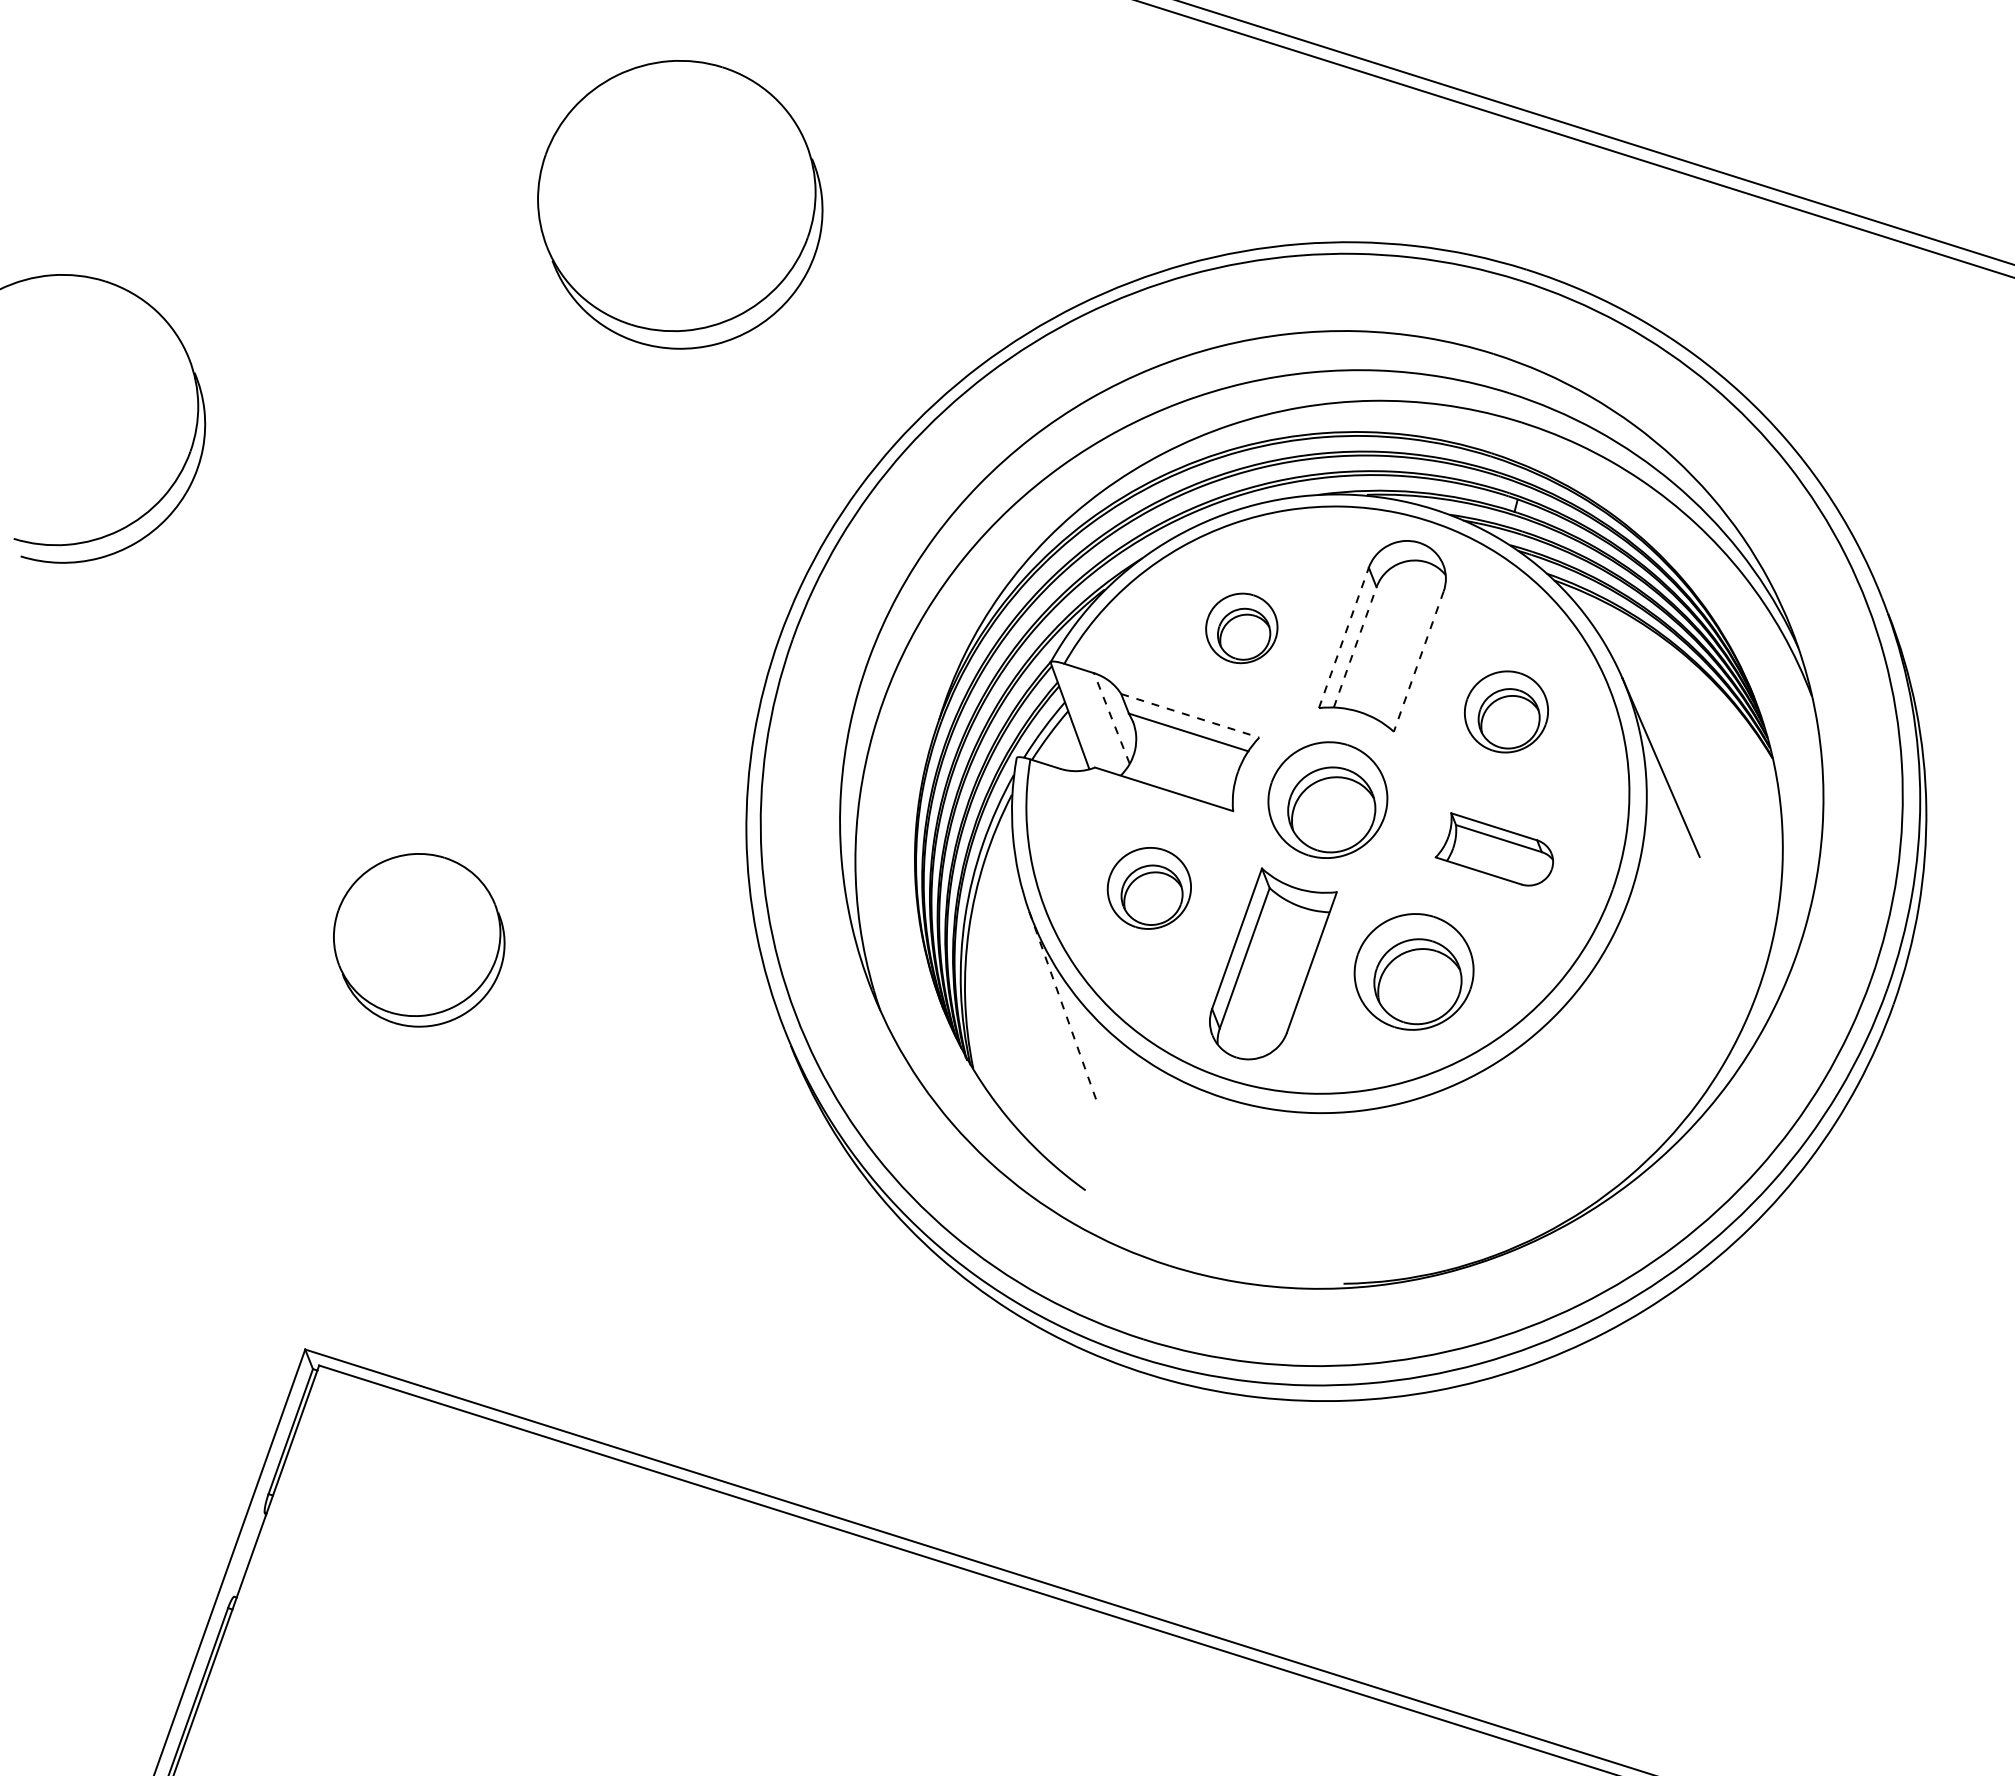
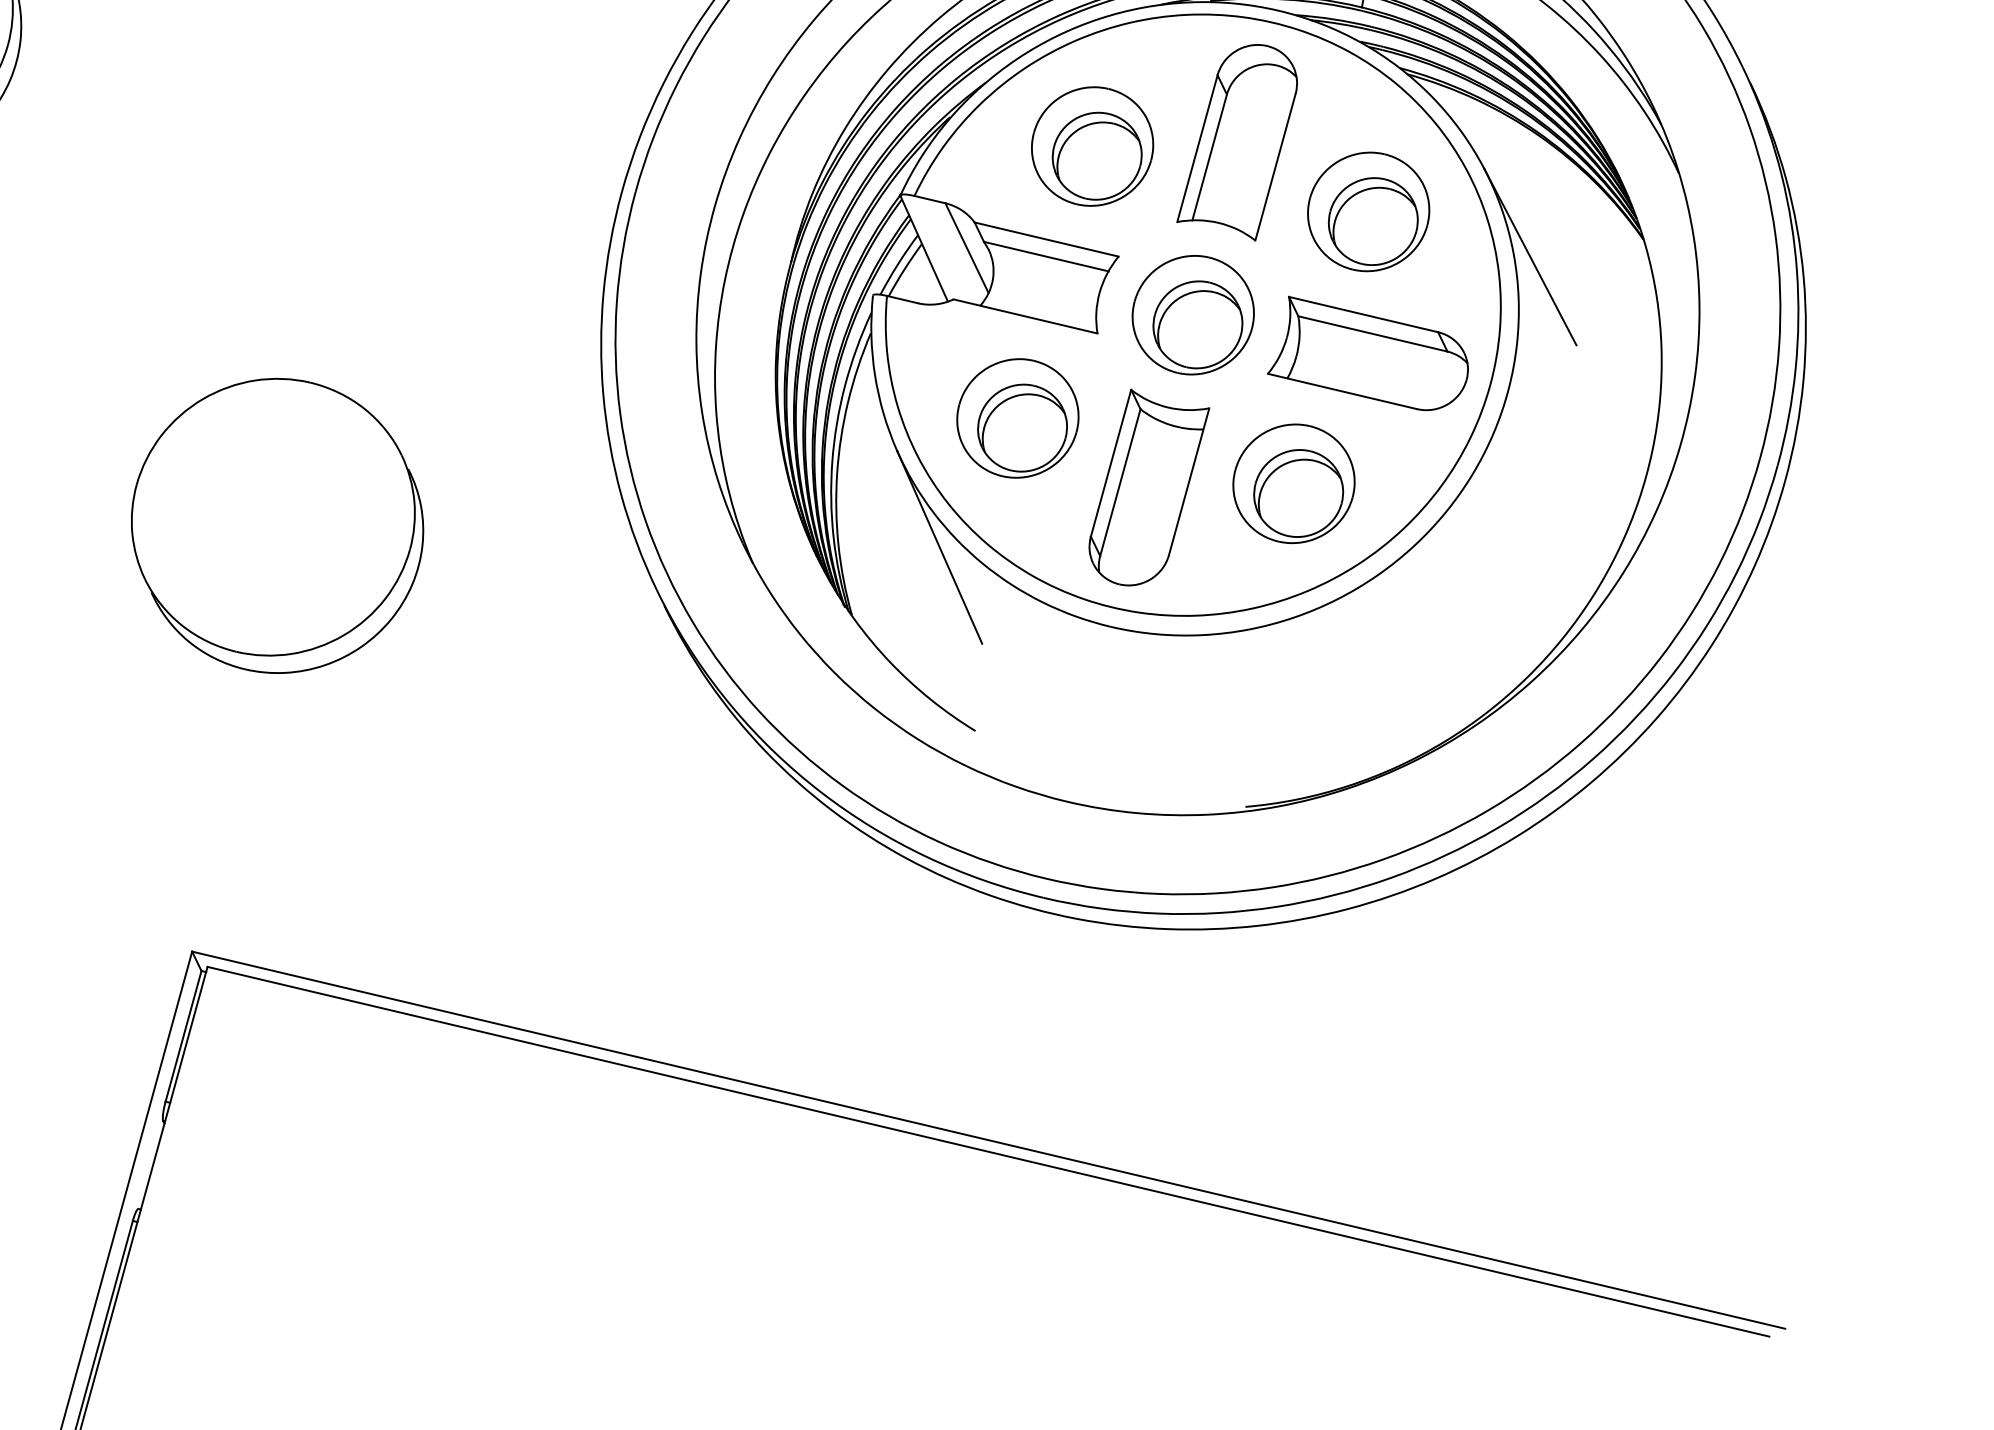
part: (1241, 628) -> (1092, 146), size x1.67
line: (1344, 637) -> (1198, 148), dashed -> solid
line: (1355, 647) -> (1209, 157), dashed -> solid
line: (1418, 662) -> (1275, 168), dashed -> solid
part: (1506, 711) -> (1368, 211), size x1.43
line: (1190, 715) -> (1046, 239), dashed -> solid
line: (1111, 718) -> (966, 248), dashed -> solid
part: (1494, 849) -> (1366, 353), size x1.67
part: (1149, 888) -> (1018, 418), size x1.43
part: (419, 940) -> (277, 526), size x1.67
line: (1063, 1009) -> (939, 548), dashed -> solid

